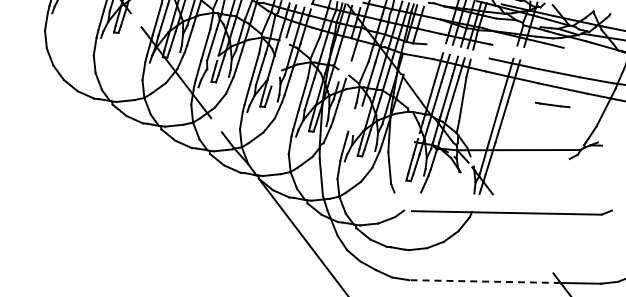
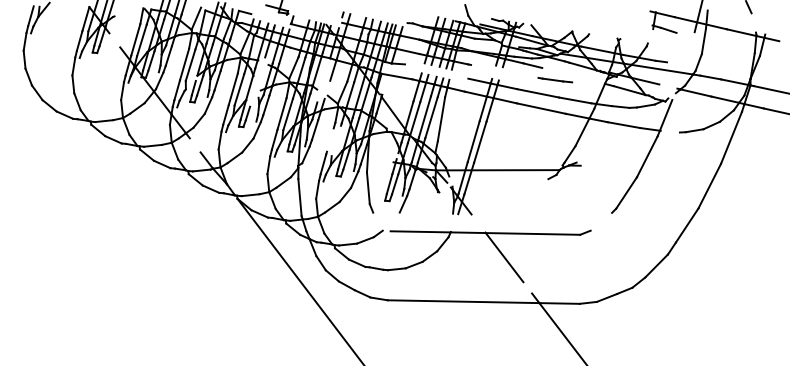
line: (552, 105) -> (555, 80), moved
line: (525, 237) -> (504, 257), added
line: (484, 281) -> (463, 301), dashed -> solid

